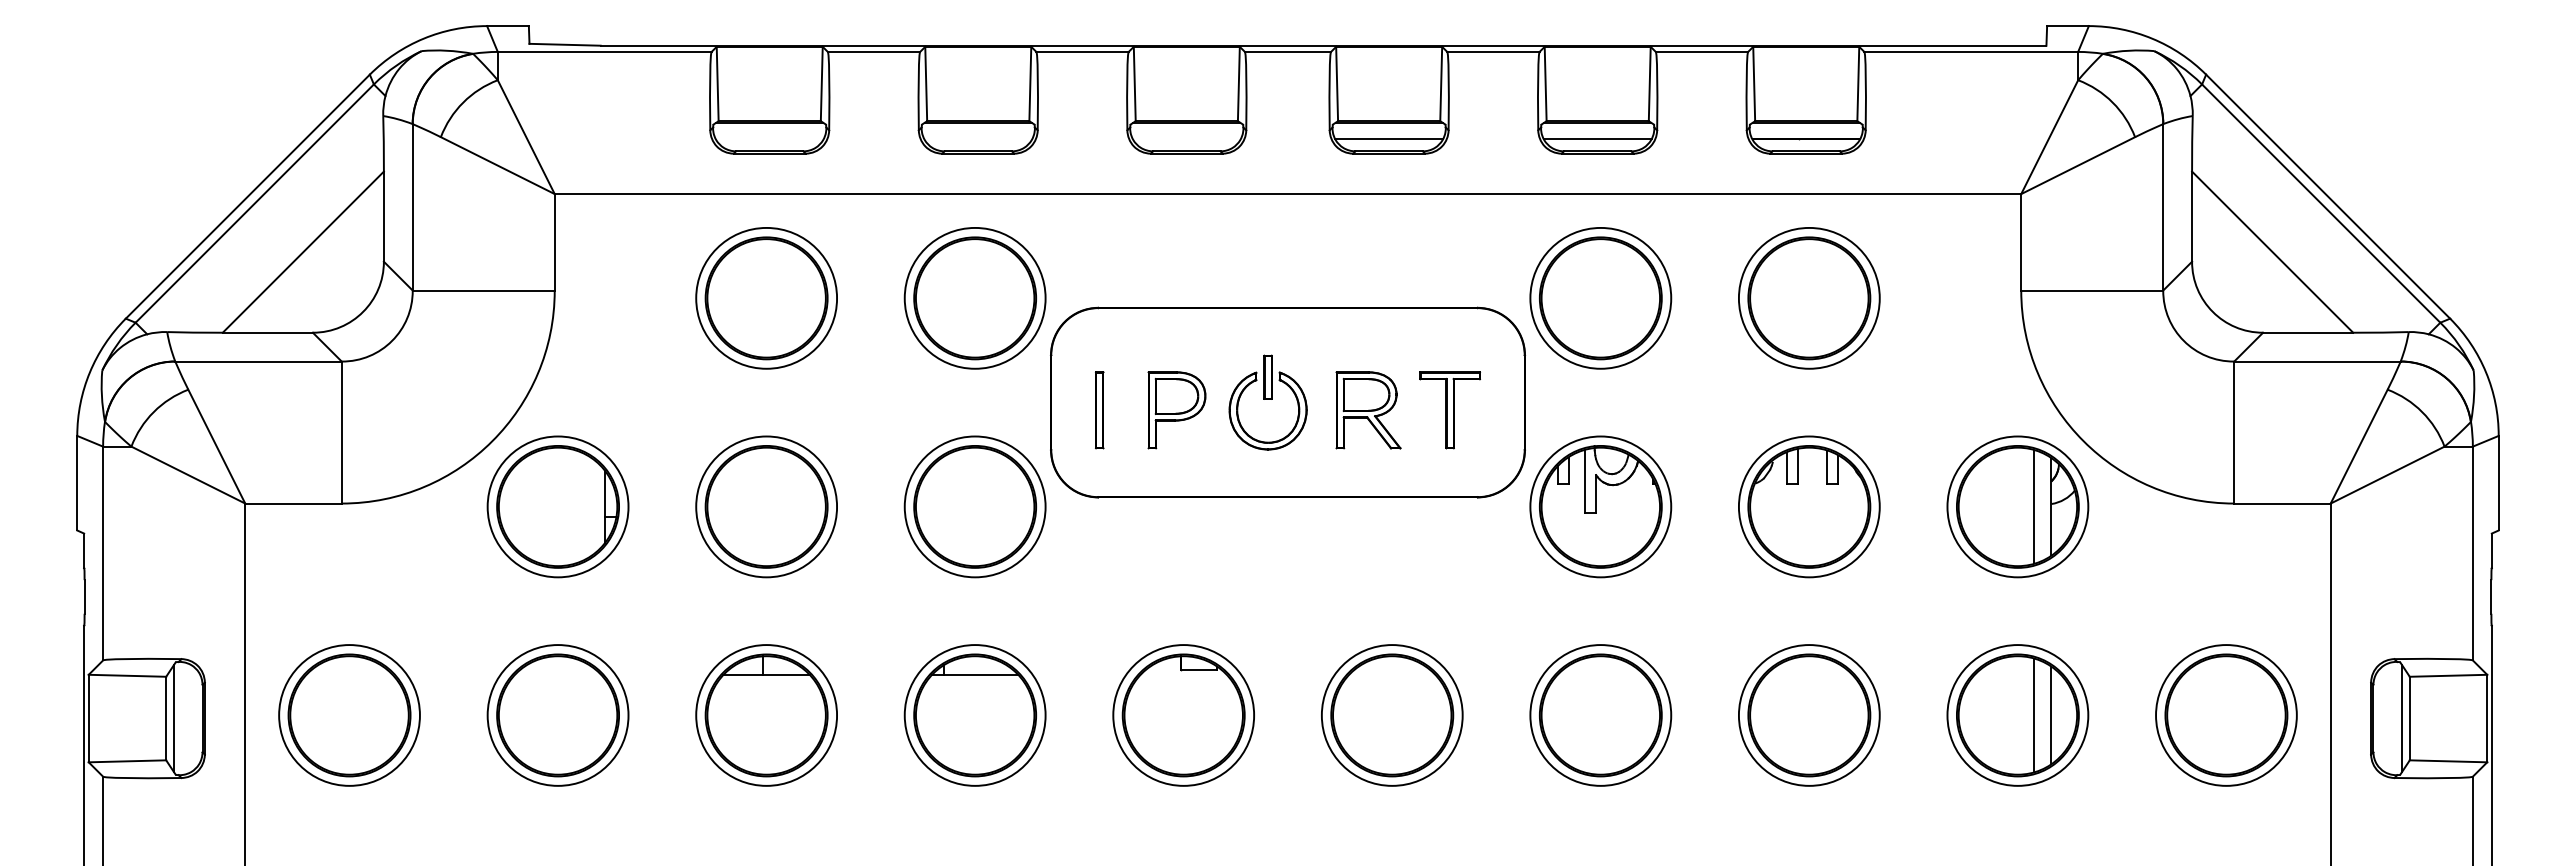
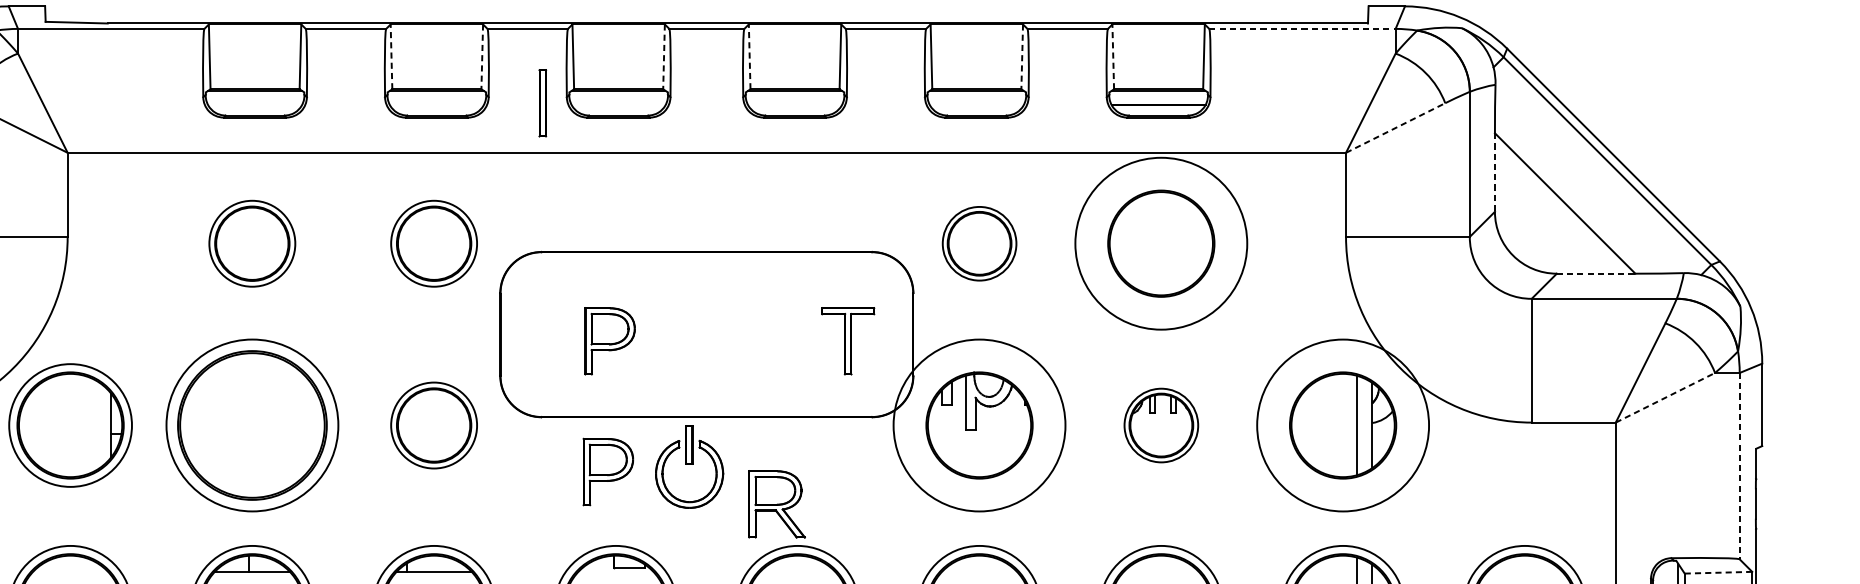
line: (1971, 51) -> (1302, 28), solid -> dashed
line: (926, 83) -> (391, 56), solid -> dashed
line: (1337, 83) -> (750, 56), solid -> dashed
line: (1754, 83) -> (1113, 56), solid -> dashed
line: (1030, 84) -> (482, 57), solid -> dashed
line: (1238, 84) -> (663, 57), solid -> dashed
line: (1649, 84) -> (1021, 57), solid -> dashed
line: (1389, 139) -> (795, 105), removed
line: (1597, 139) -> (976, 105), removed
line: (2078, 165) -> (1395, 127), solid -> dashed
line: (2192, 217) -> (1495, 173), solid -> dashed
circle: (1808, 297) -> (1160, 242), size x1.4
part: (766, 298) -> (252, 243), size x0.7
part: (974, 298) -> (433, 243), size x0.7
part: (1600, 298) -> (979, 243), size x0.6
line: (2308, 332) -> (1596, 273), solid -> dashed
part: (1267, 402) -> (688, 467), moved
part: (1099, 410) -> (542, 103), moved
part: (1368, 410) -> (777, 504), moved
line: (2387, 475) -> (1665, 398), solid -> dashed
part: (766, 506) -> (252, 425), size x1.4
part: (974, 506) -> (433, 425), size x0.7
circle: (1600, 506) -> (979, 425), size x1.4
part: (1809, 506) -> (1161, 425), size x0.6
circle: (2017, 506) -> (1342, 425), size x1.4
line: (2472, 553) -> (1739, 466), solid -> dashed
part: (1174, 560) -> (607, 472), added
line: (2448, 675) -> (1718, 572), solid -> dashed

